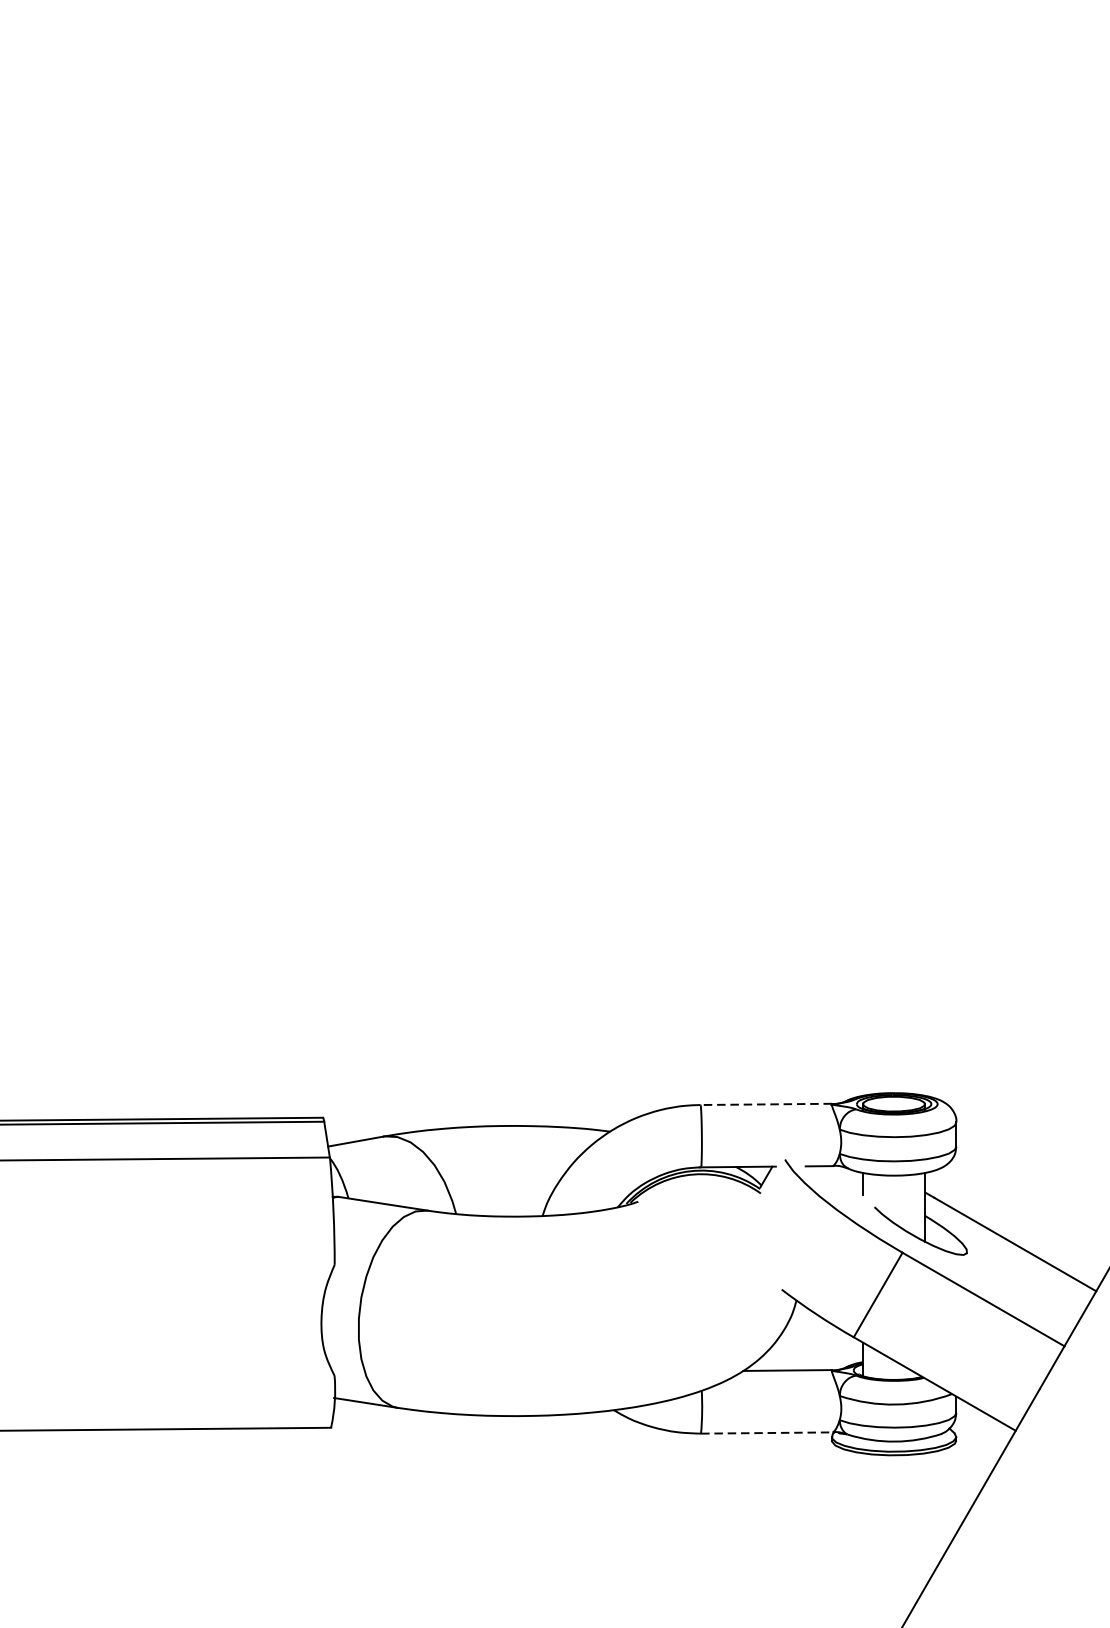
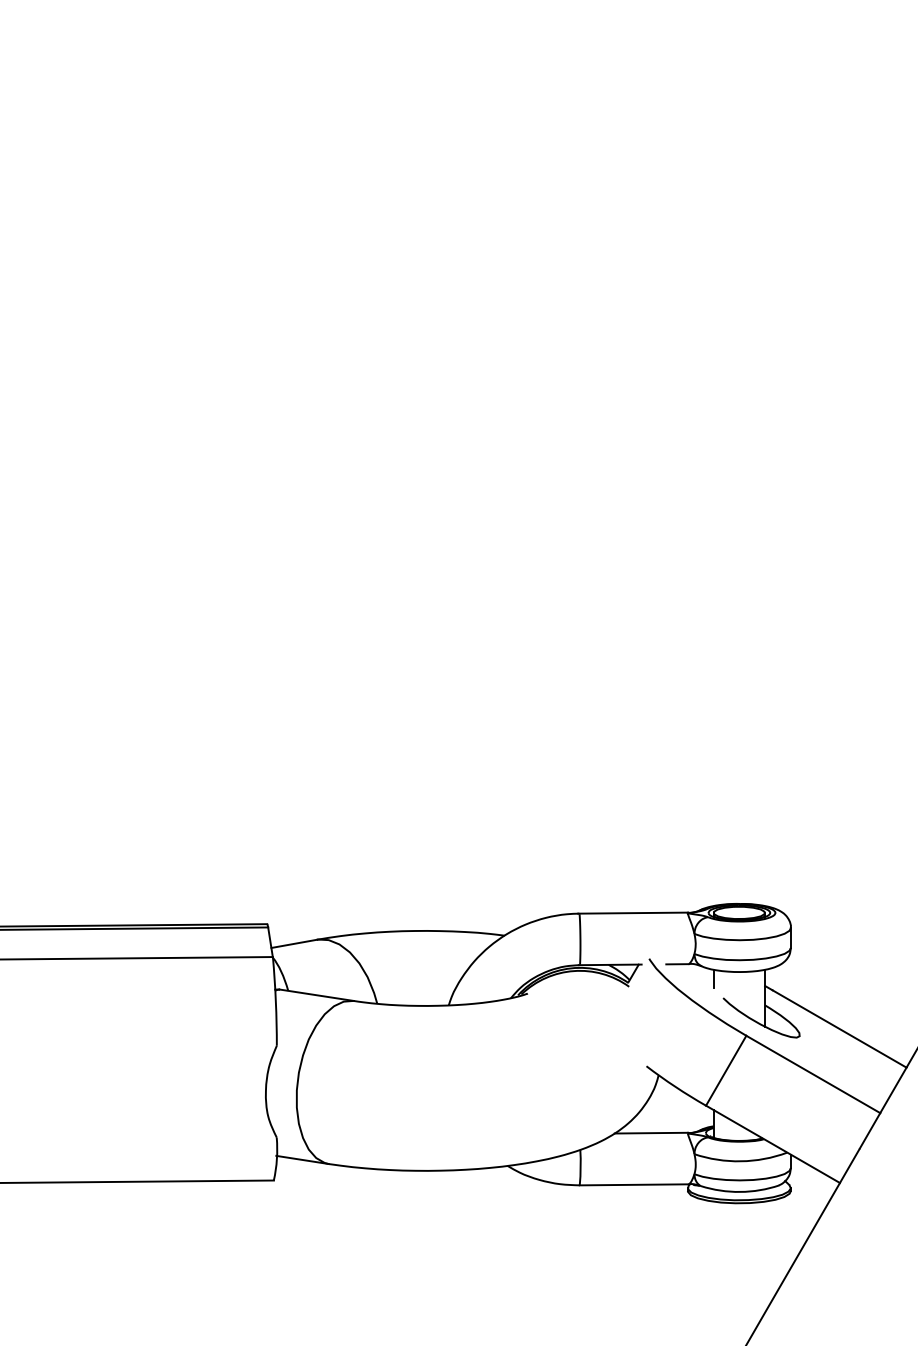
line: (766, 1104) -> (633, 913), dashed -> solid
line: (767, 1432) -> (634, 1184), dashed -> solid

